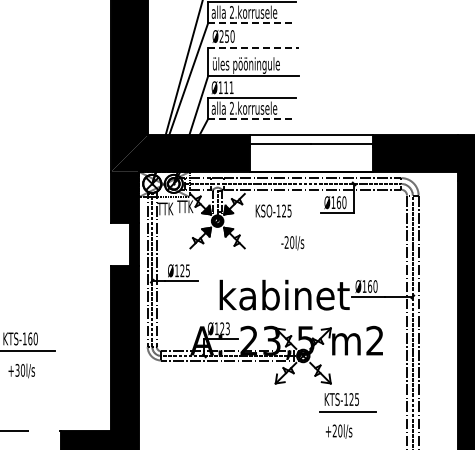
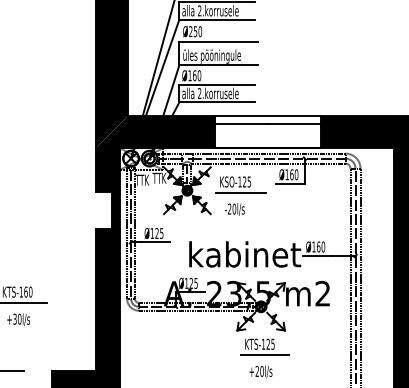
line: (252, 22) -> (217, 19), dashed -> solid
line: (254, 48) -> (219, 41), dashed -> solid
text: (228, 87) -> (196, 75), Ø111 -> Ø160
line: (252, 118) -> (217, 102), dashed -> solid
line: (279, 223) -> (240, 192), added
text: (292, 242) -> (234, 209), moved
text: (227, 327) -> (195, 282), Ø123 -> Ø125
part: (347, 402) -> (264, 346), moved
text: (338, 431) -> (260, 371), moved

